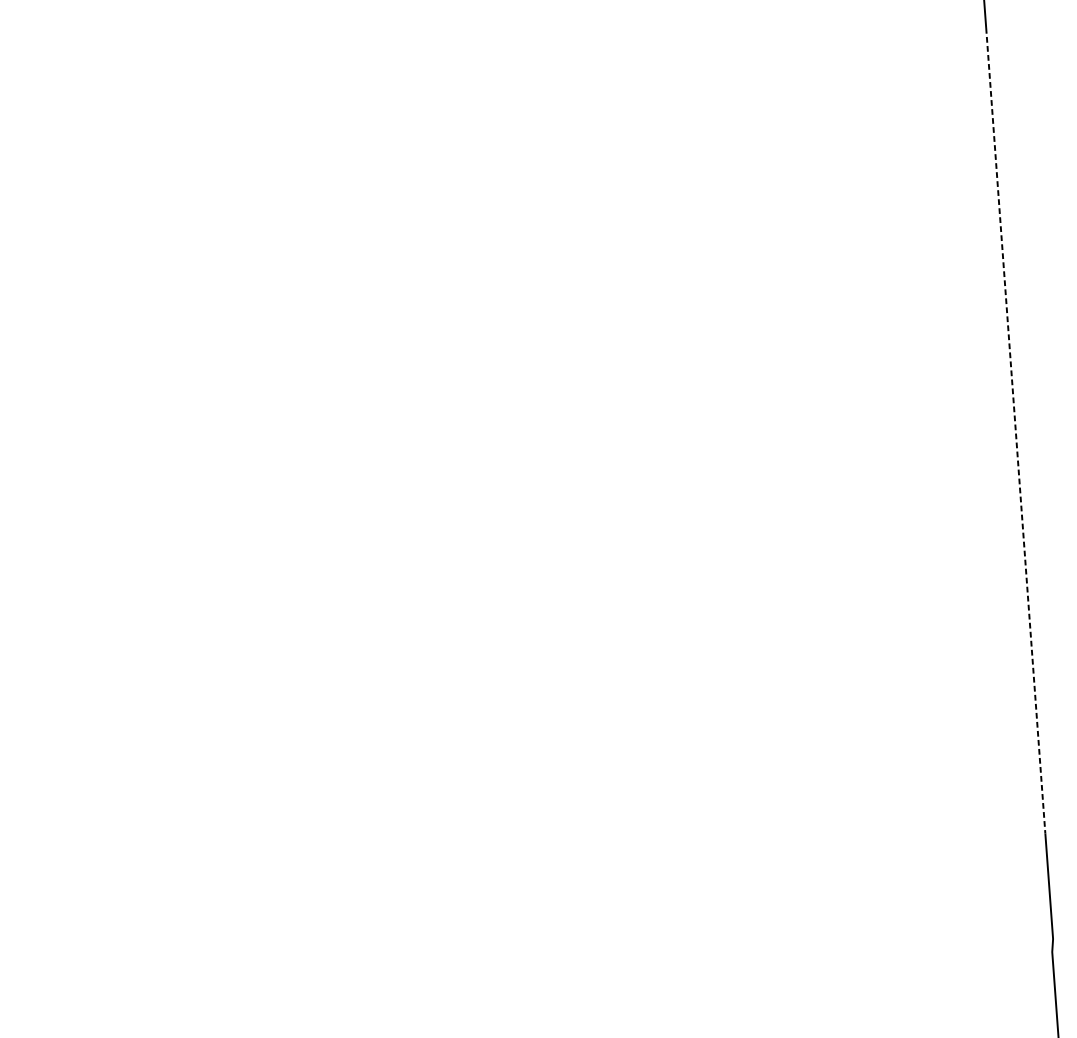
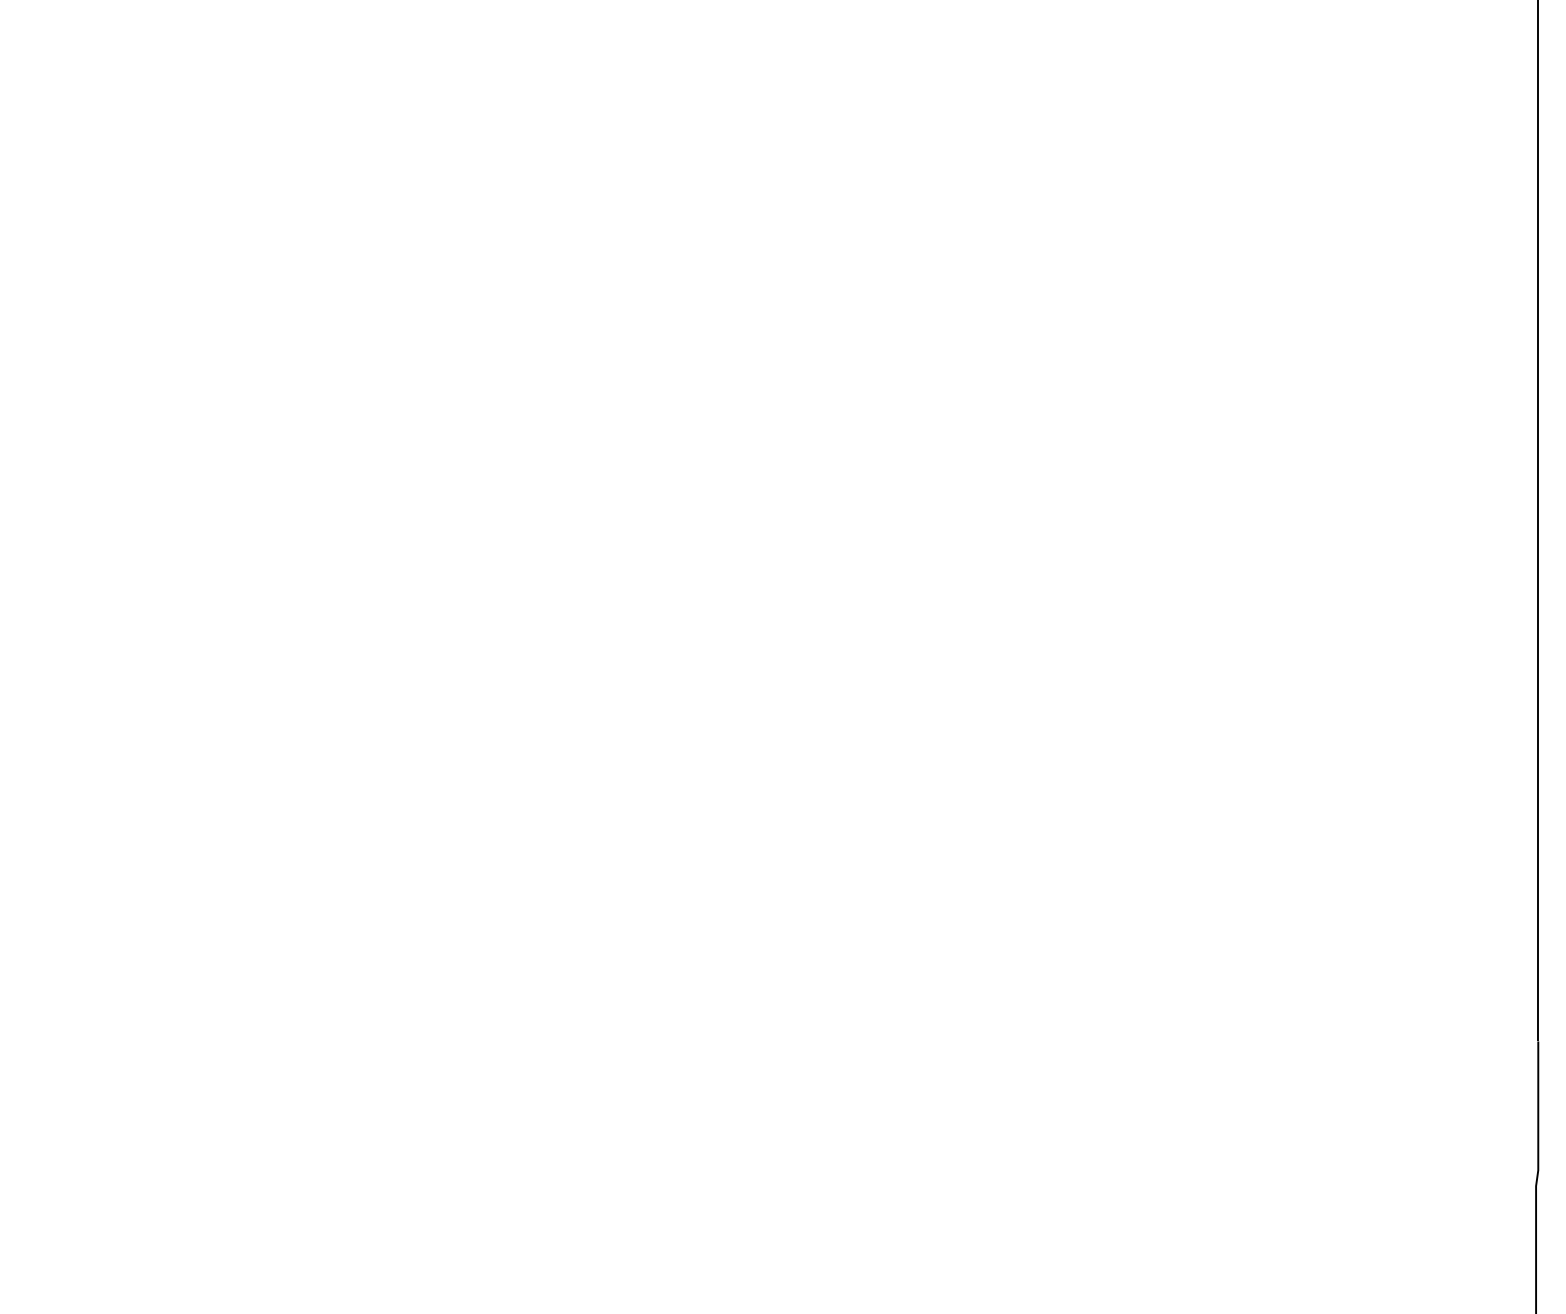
line: (1015, 430) -> (1538, 549), dashed -> solid

